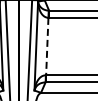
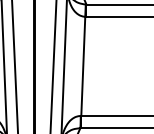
line: (47, 46) -> (83, 66), dashed -> solid

